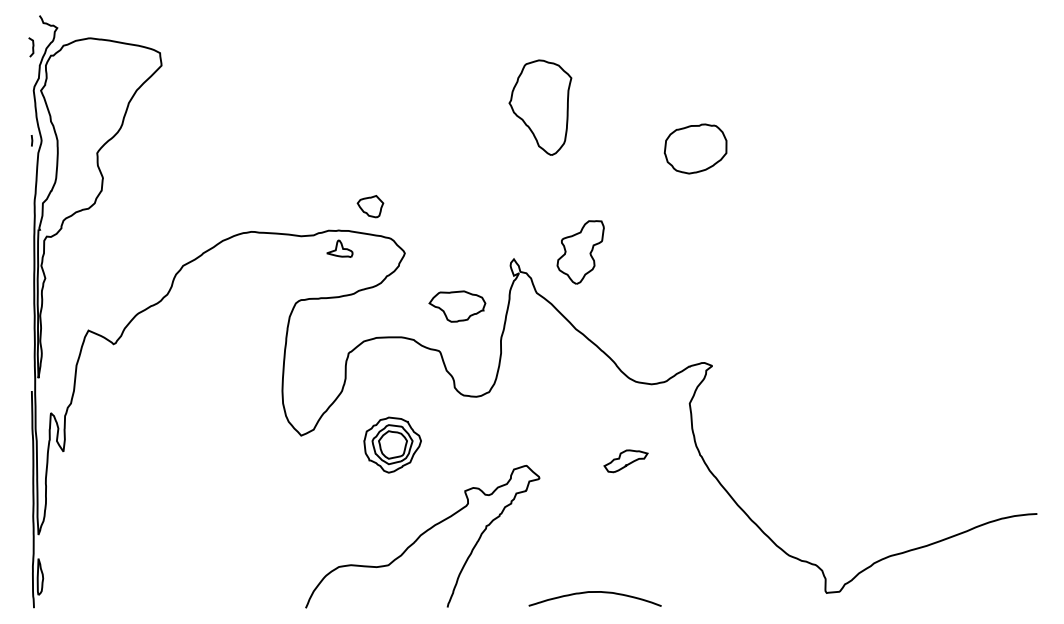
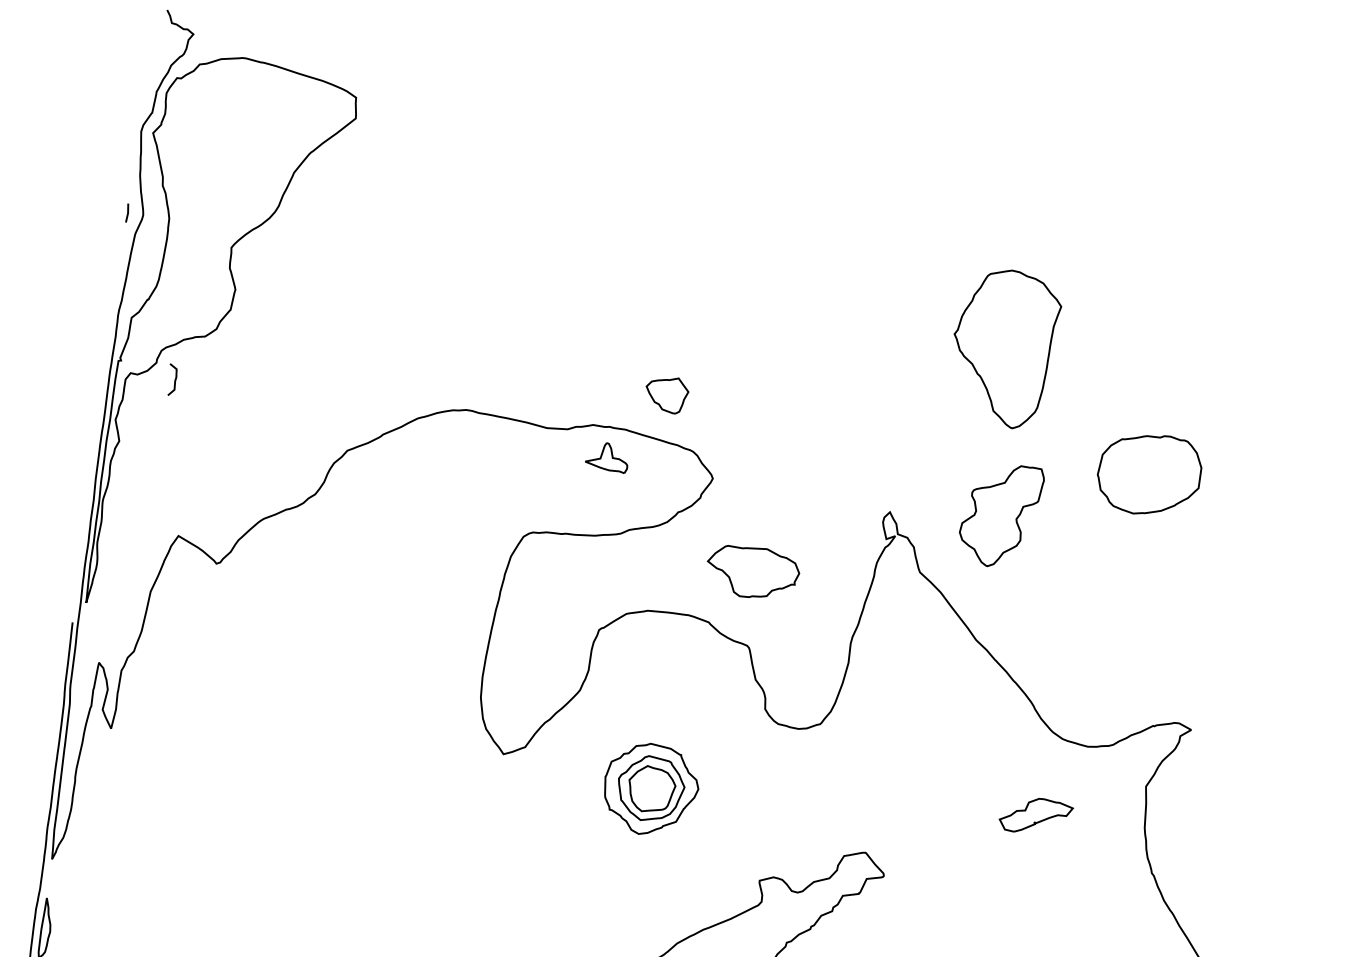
curve: (32, 47) -> (174, 380), moved
part: (540, 107) -> (1004, 347), moved
part: (695, 148) -> (1149, 473), moved
part: (457, 306) -> (752, 572), moved
part: (625, 461) -> (1035, 816), moved

